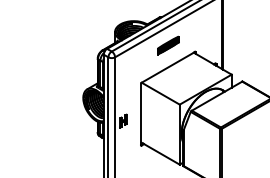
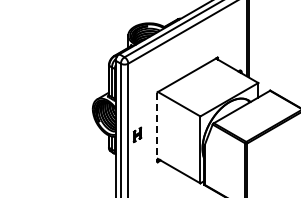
part: (168, 45) -> (187, 50), removed
line: (141, 114) -> (157, 127), solid -> dashed

